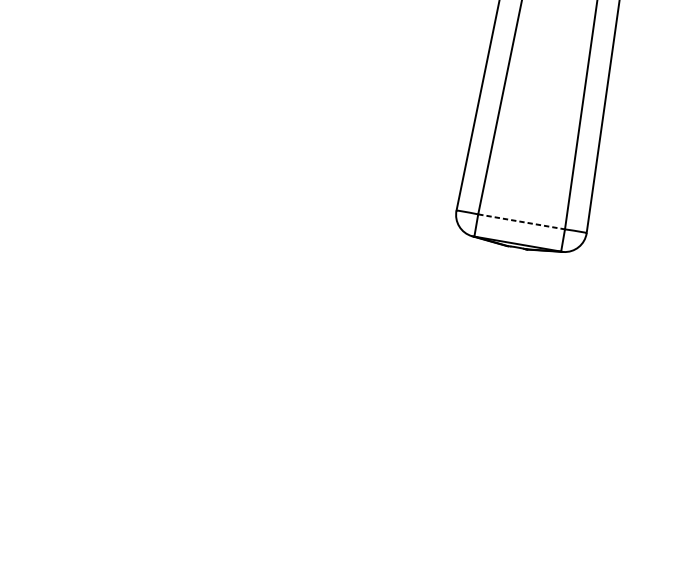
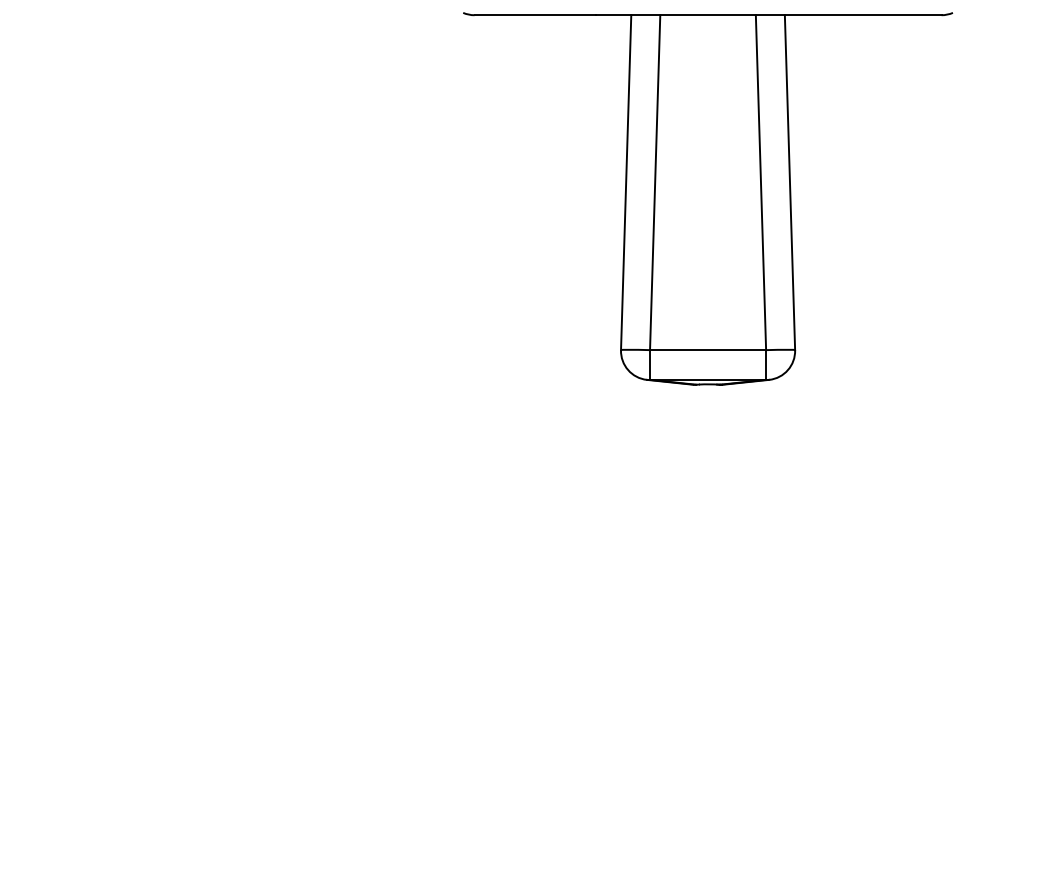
line: (521, 222) -> (708, 350), dashed -> solid

